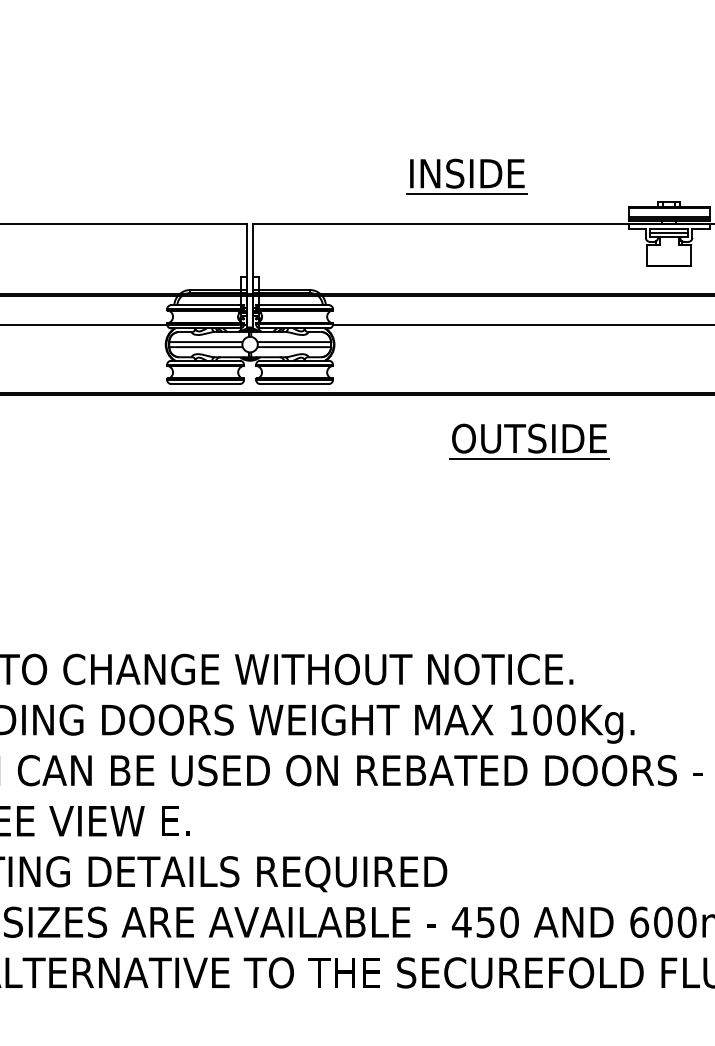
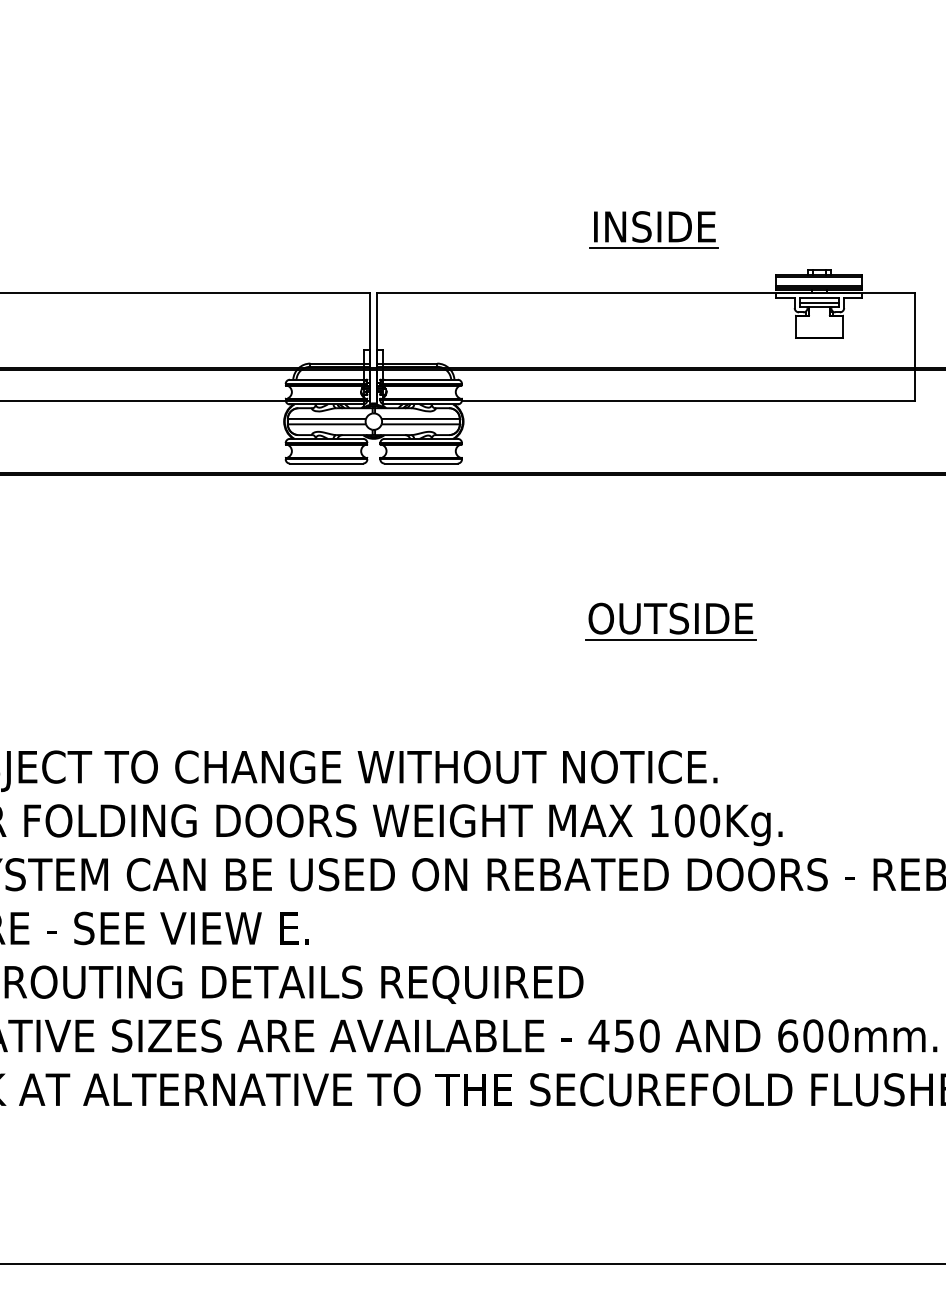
part: (466, 176) -> (653, 229), moved
part: (529, 441) -> (670, 621), moved

